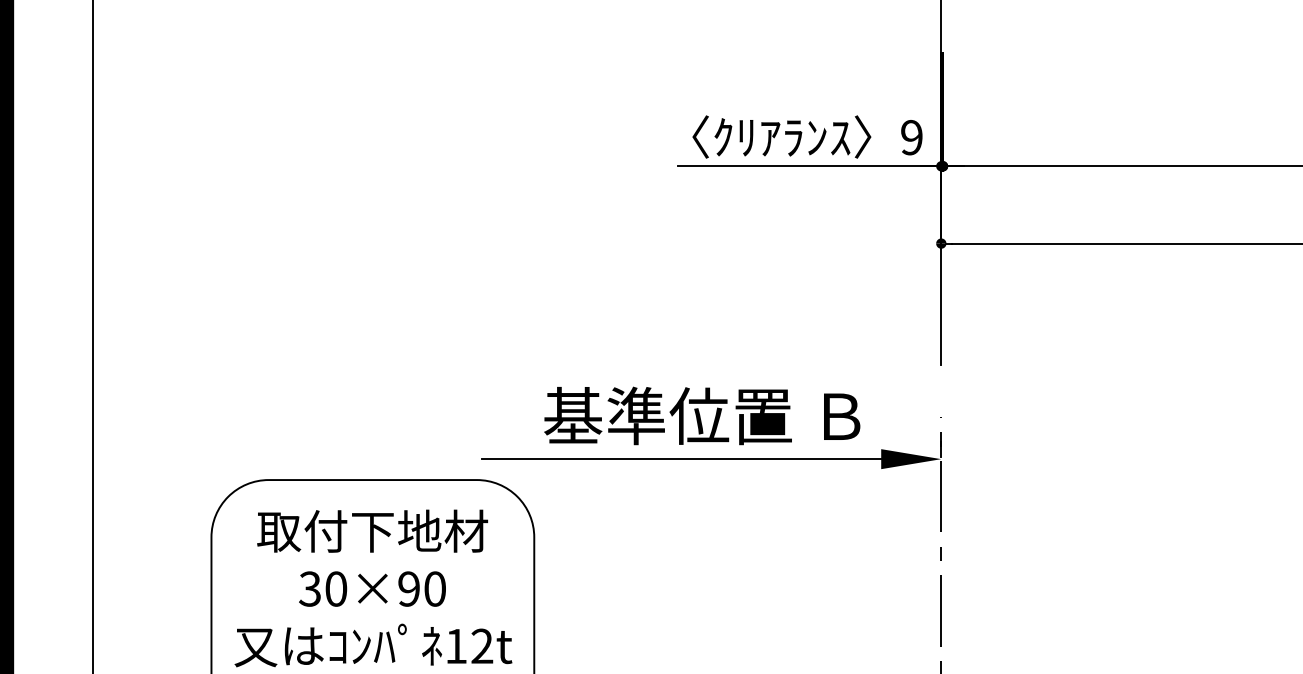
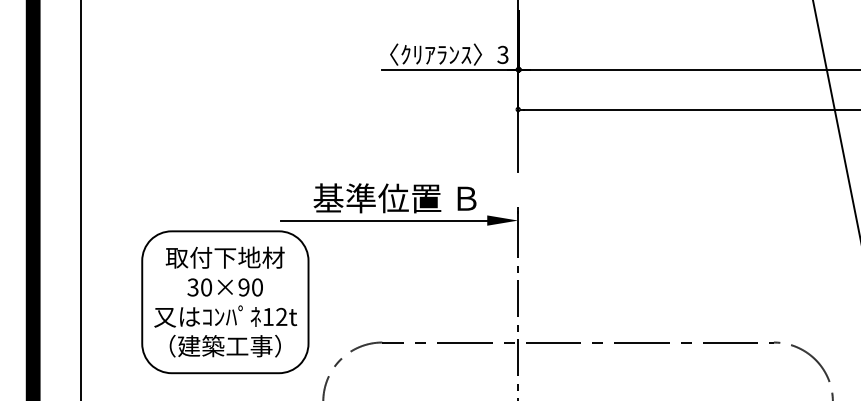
text: (910, 136) -> (502, 54), 9 -> 3

